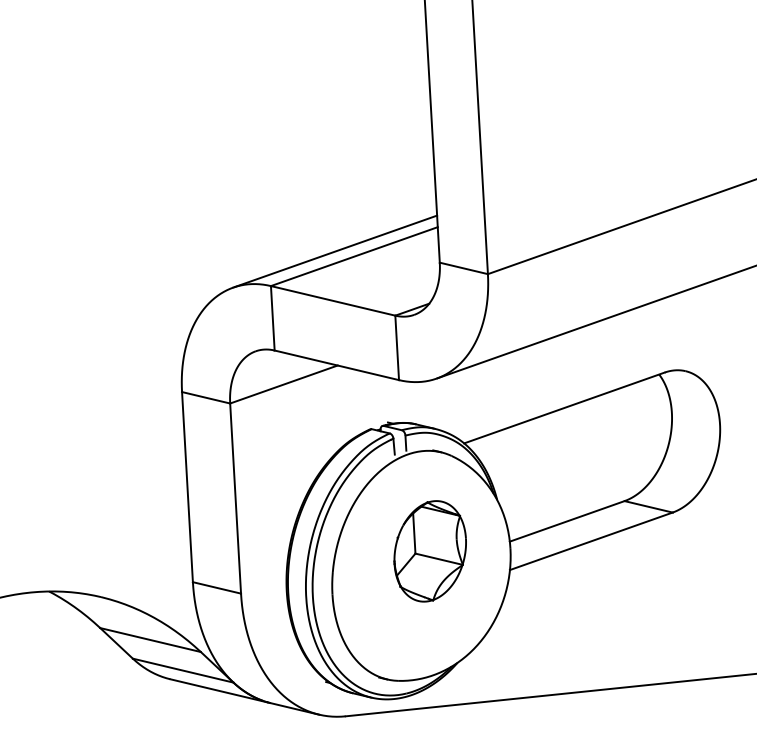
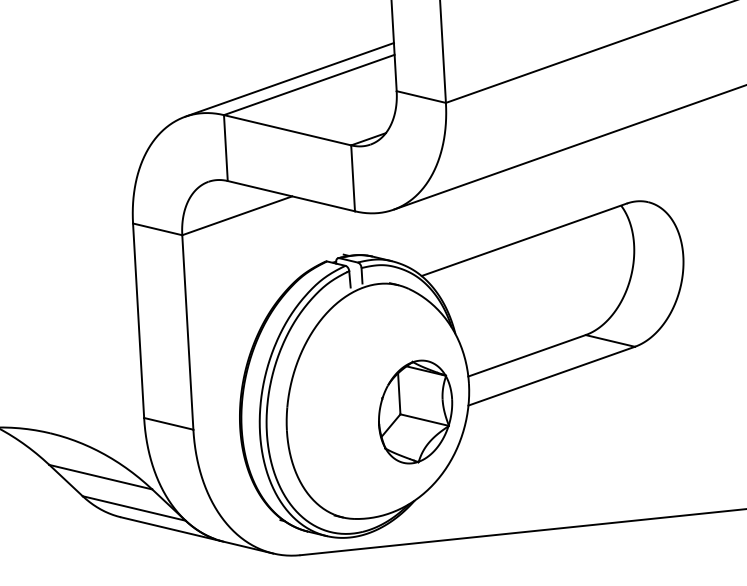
part: (429, 551) -> (414, 412), moved

